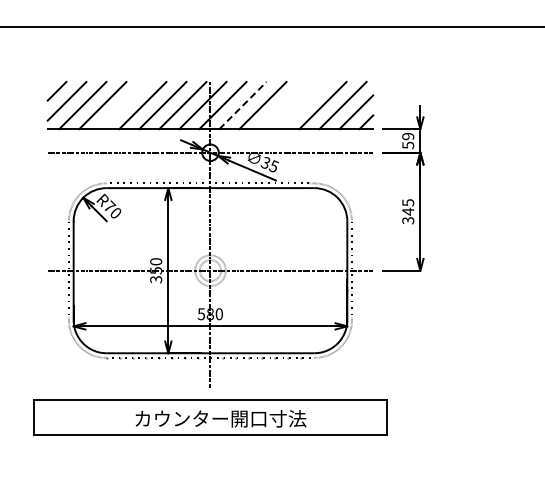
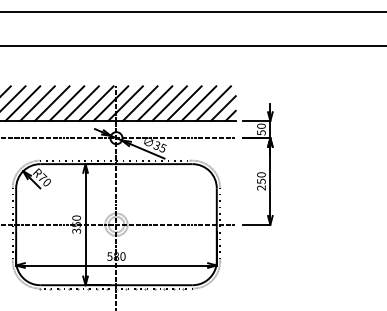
line: (122, 105) -> (51, 103), added
line: (243, 105) -> (140, 103), dashed -> solid
line: (282, 105) -> (169, 103), added
line: (302, 105) -> (183, 103), added
text: (408, 136) -> (261, 126), 59 -> 50
text: (408, 211) -> (261, 181), 345 -> 250

